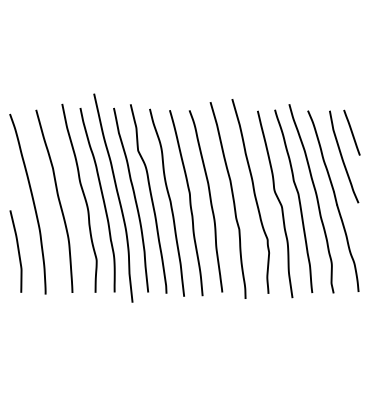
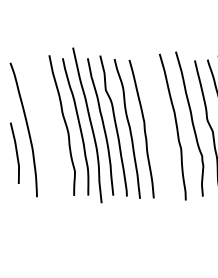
curve: (57, 198) -> (45, 125), removed
curve: (209, 199) -> (158, 126), removed
curve: (17, 251) -> (16, 153), moved

